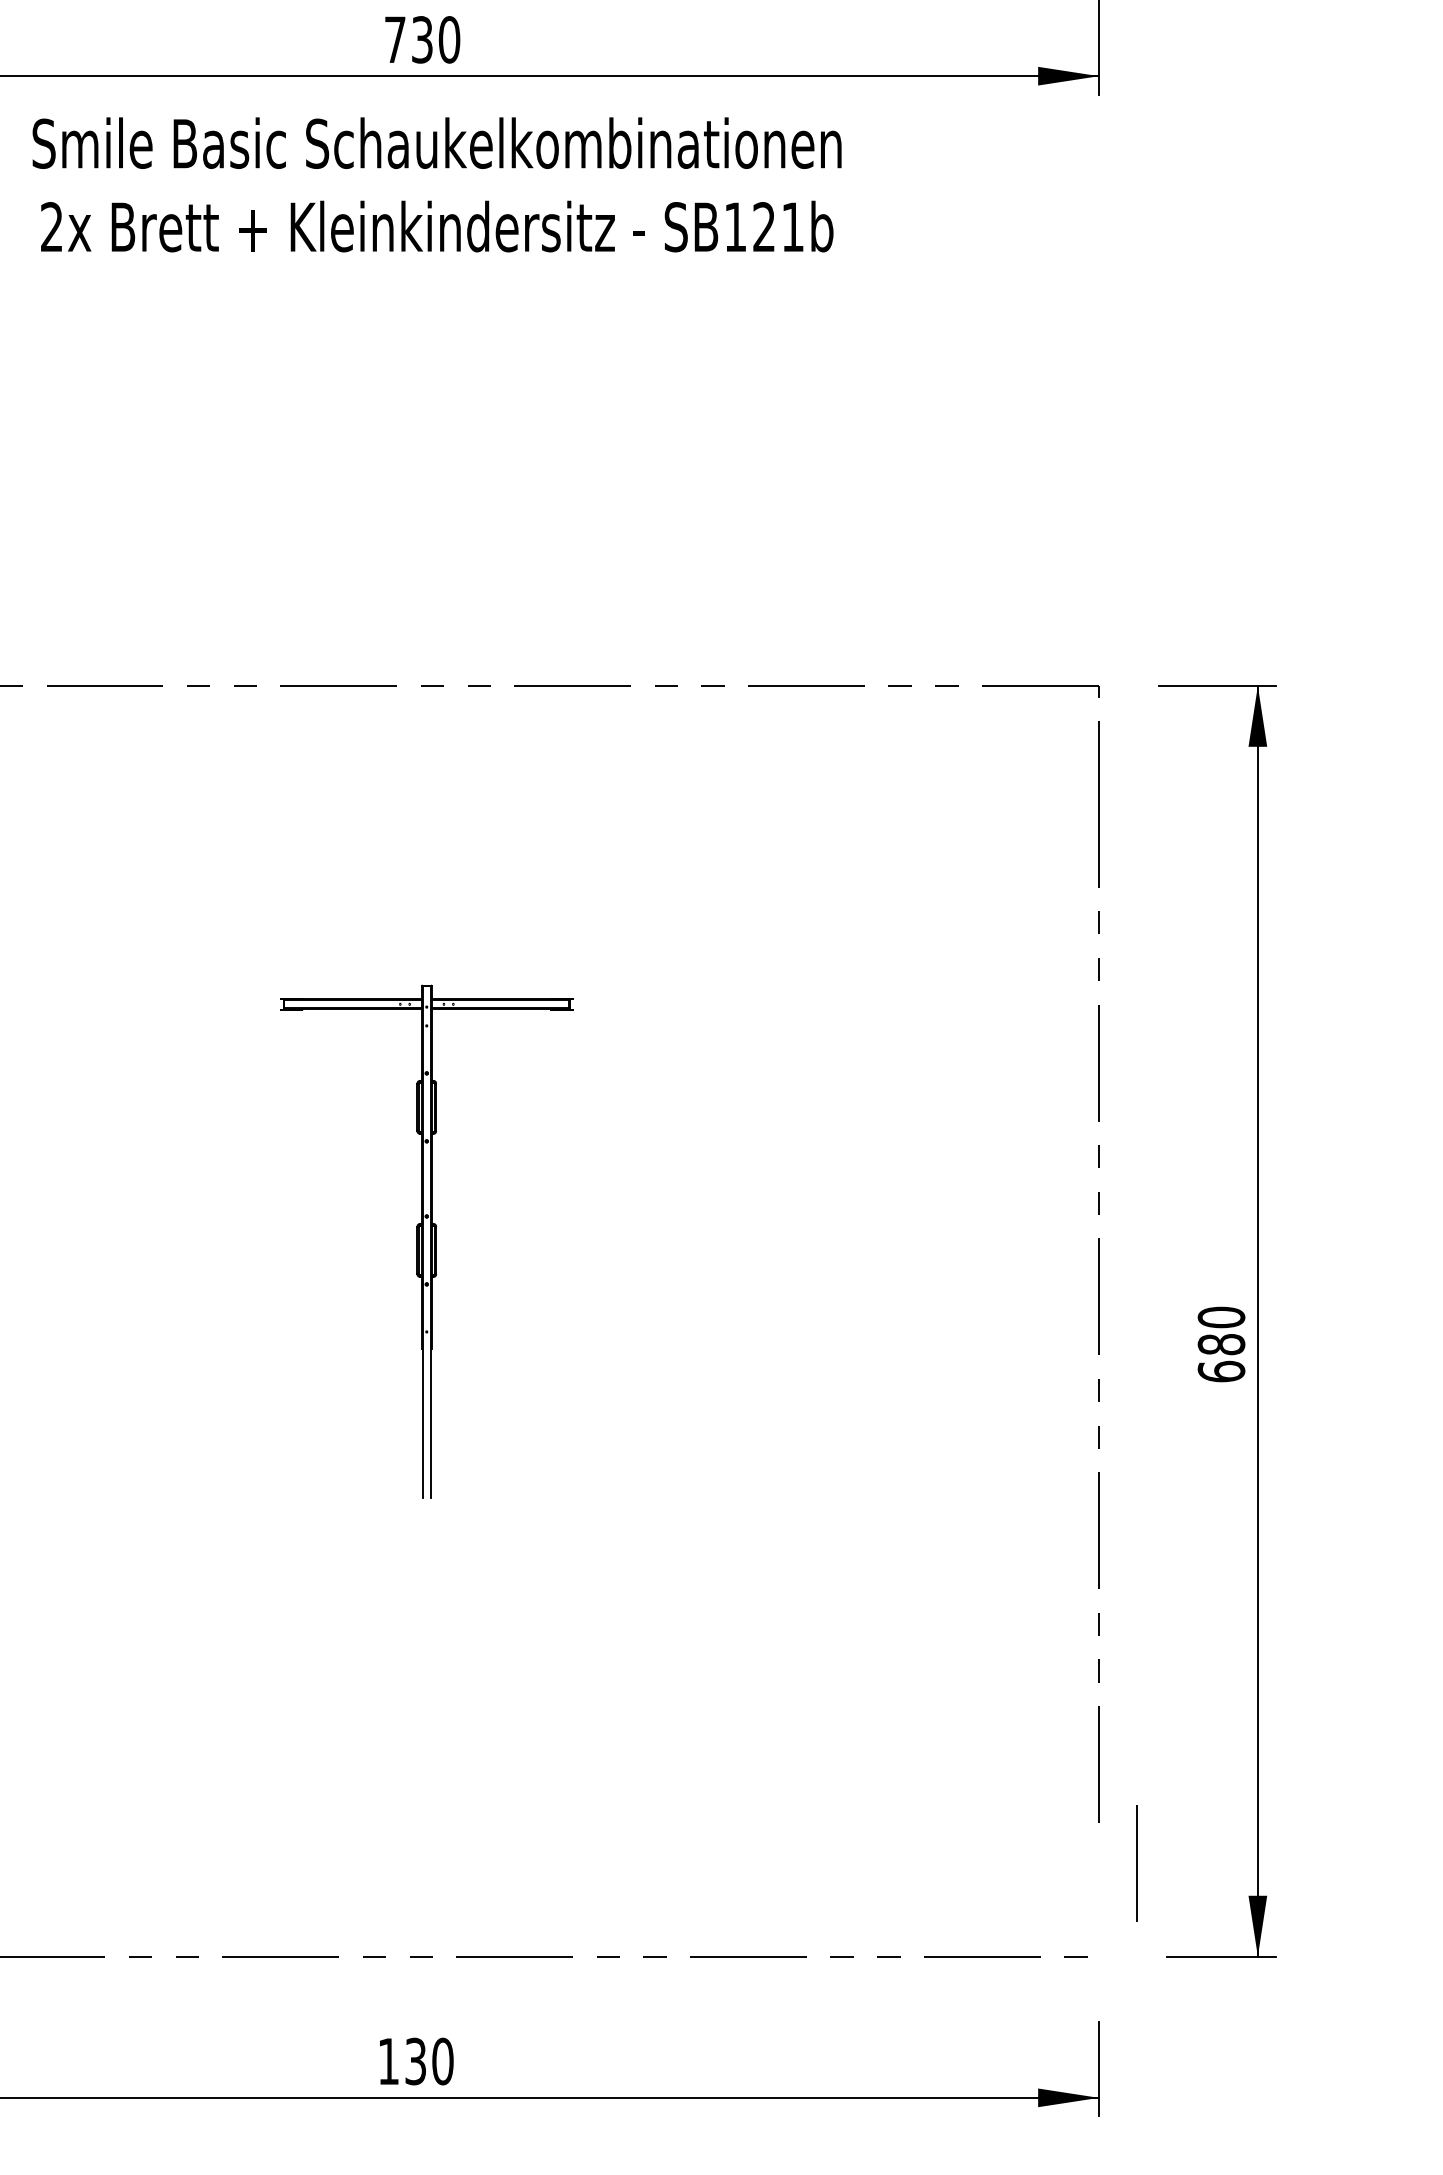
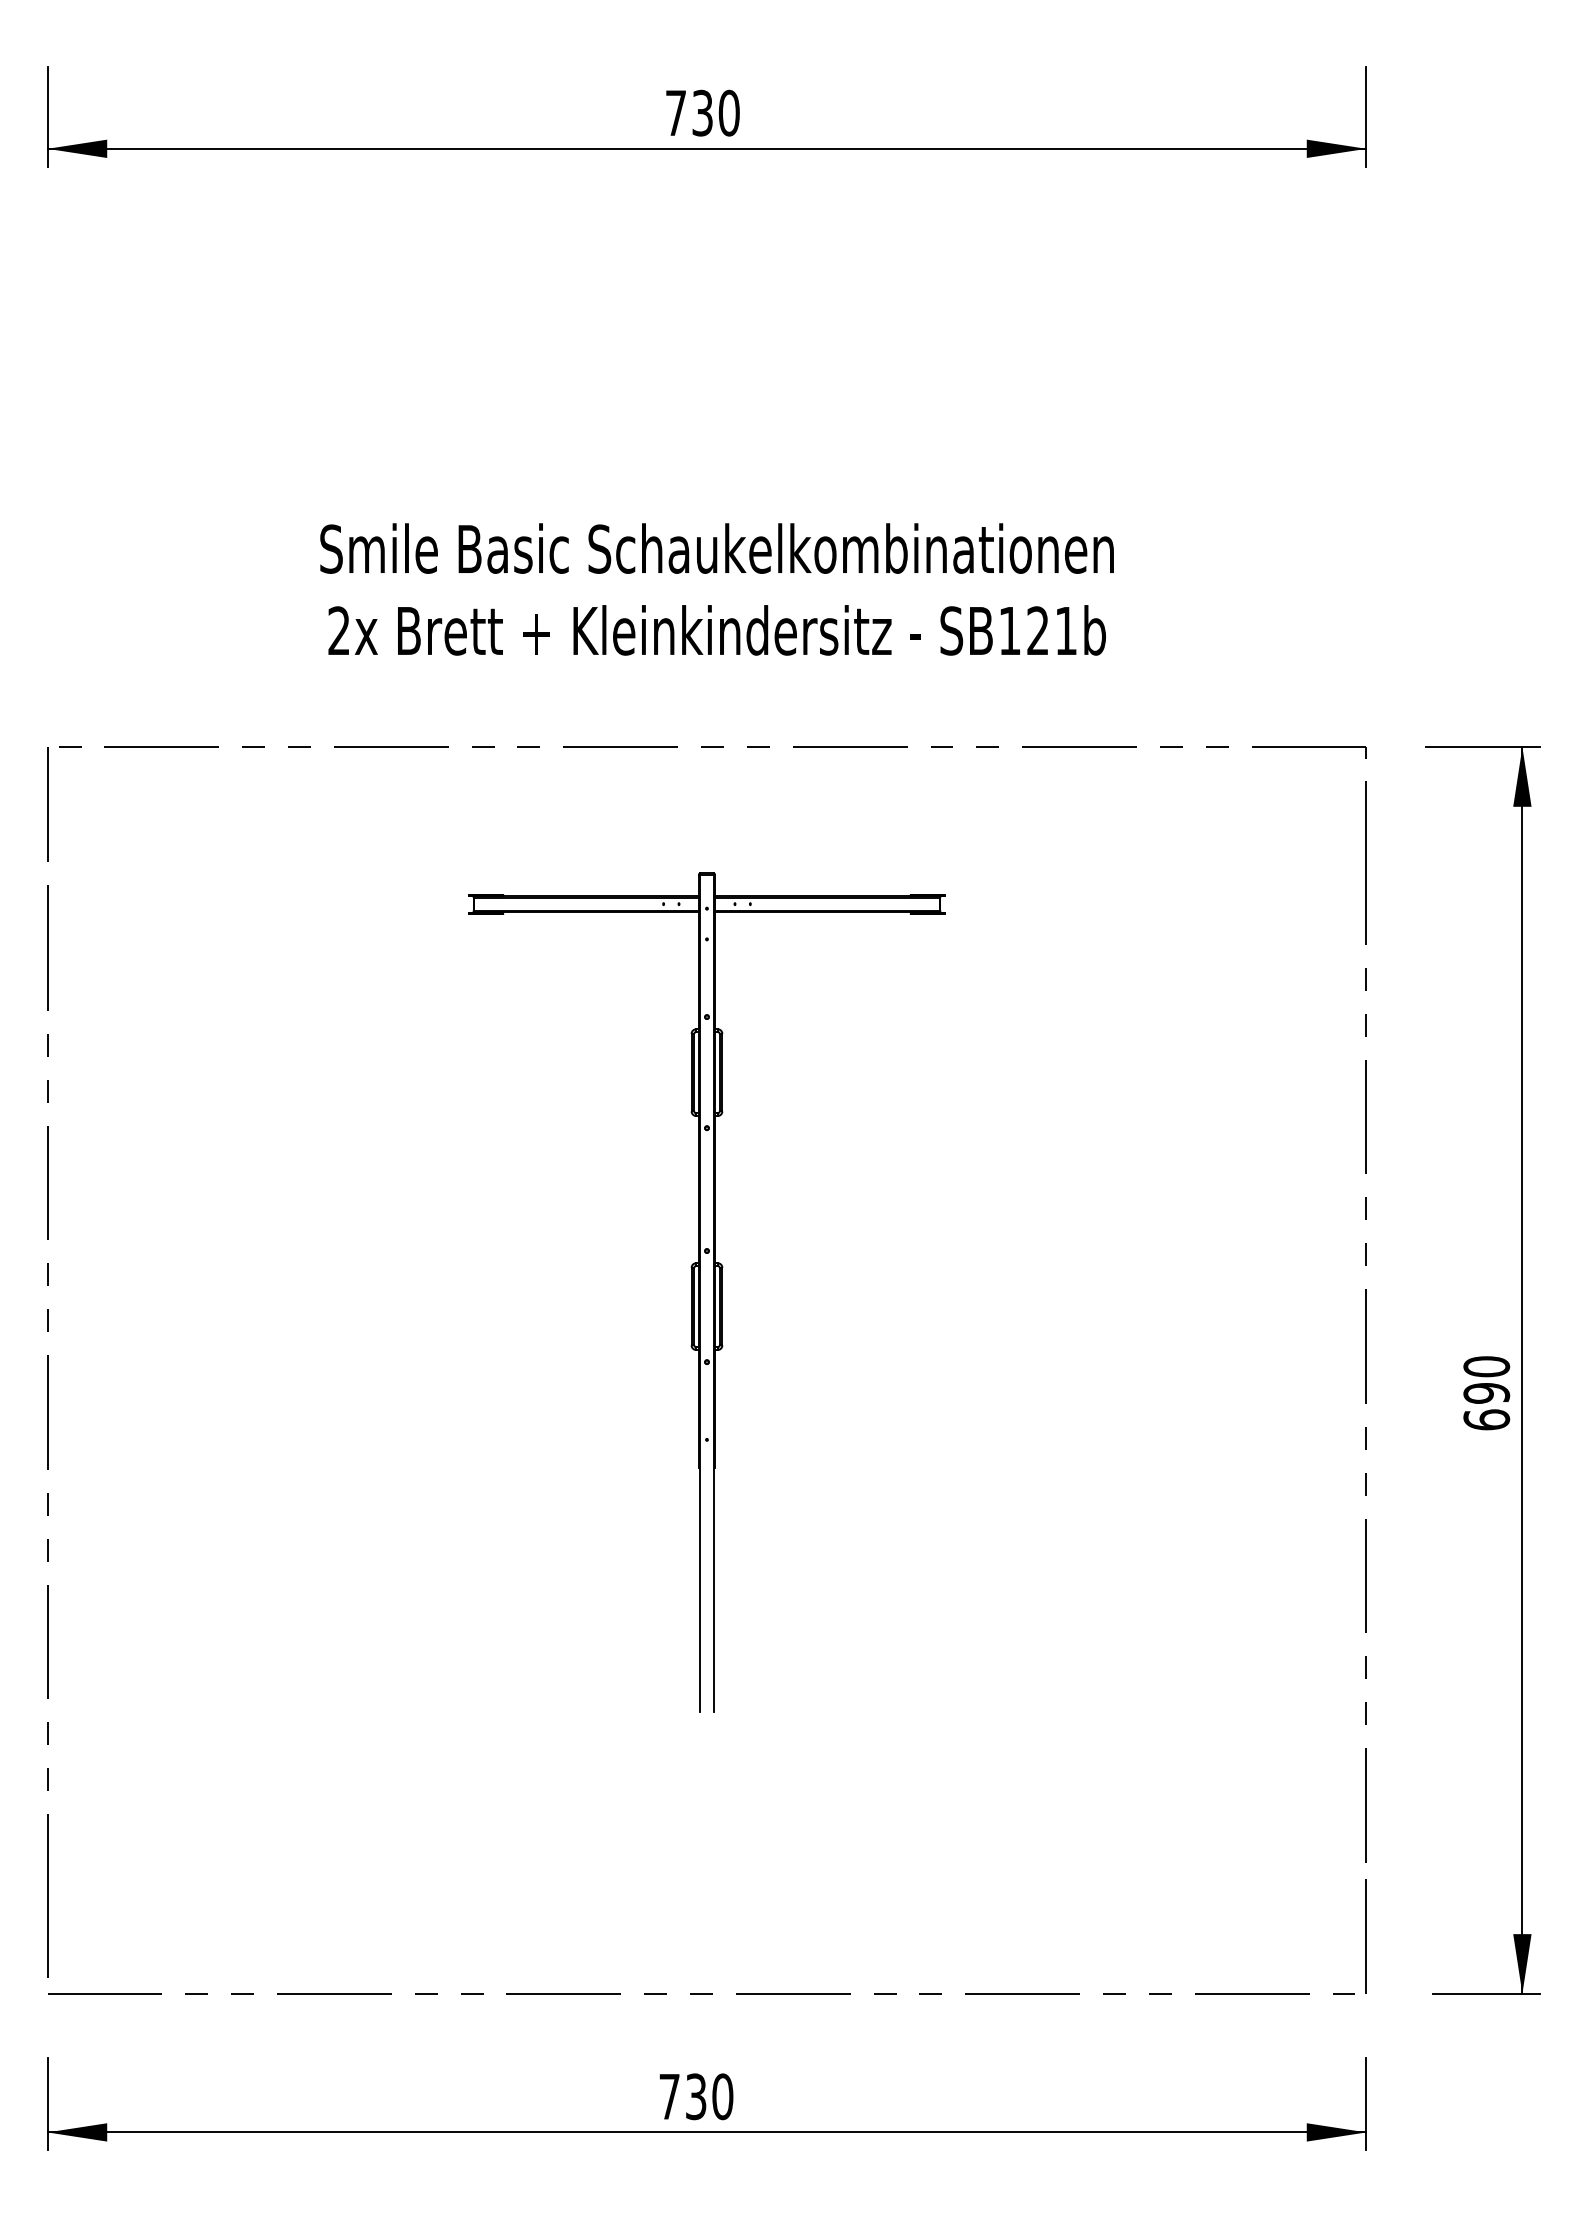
text: (436, 184) -> (716, 589), moved
part: (426, 1241) -> (706, 1292), size x1.67
text: (1221, 1344) -> (1486, 1393), 680 -> 690
line: (1135, 1863) -> (1365, 1936), moved
text: (388, 2061) -> (669, 2096), 130 -> 730

